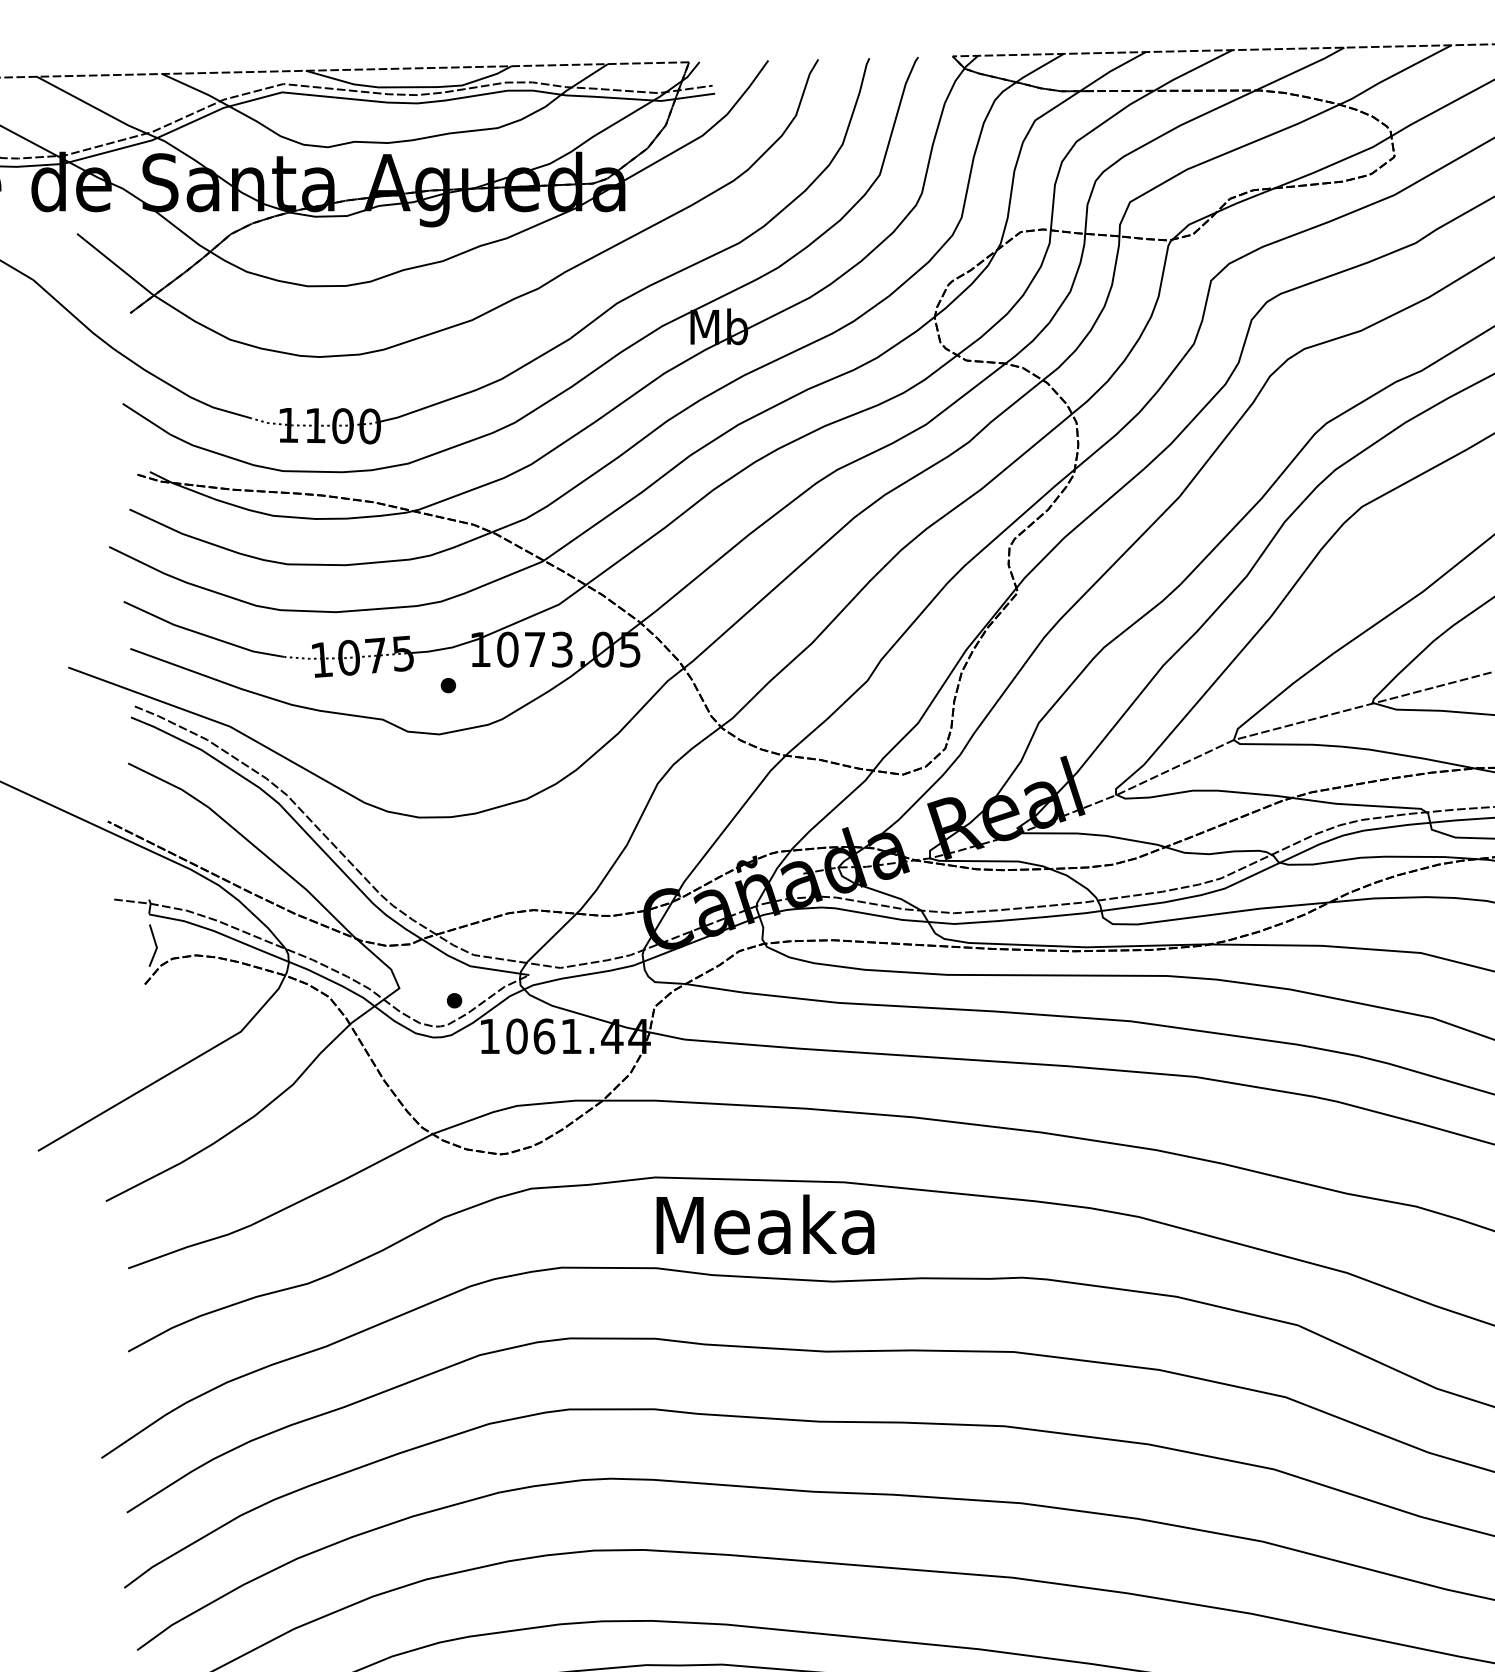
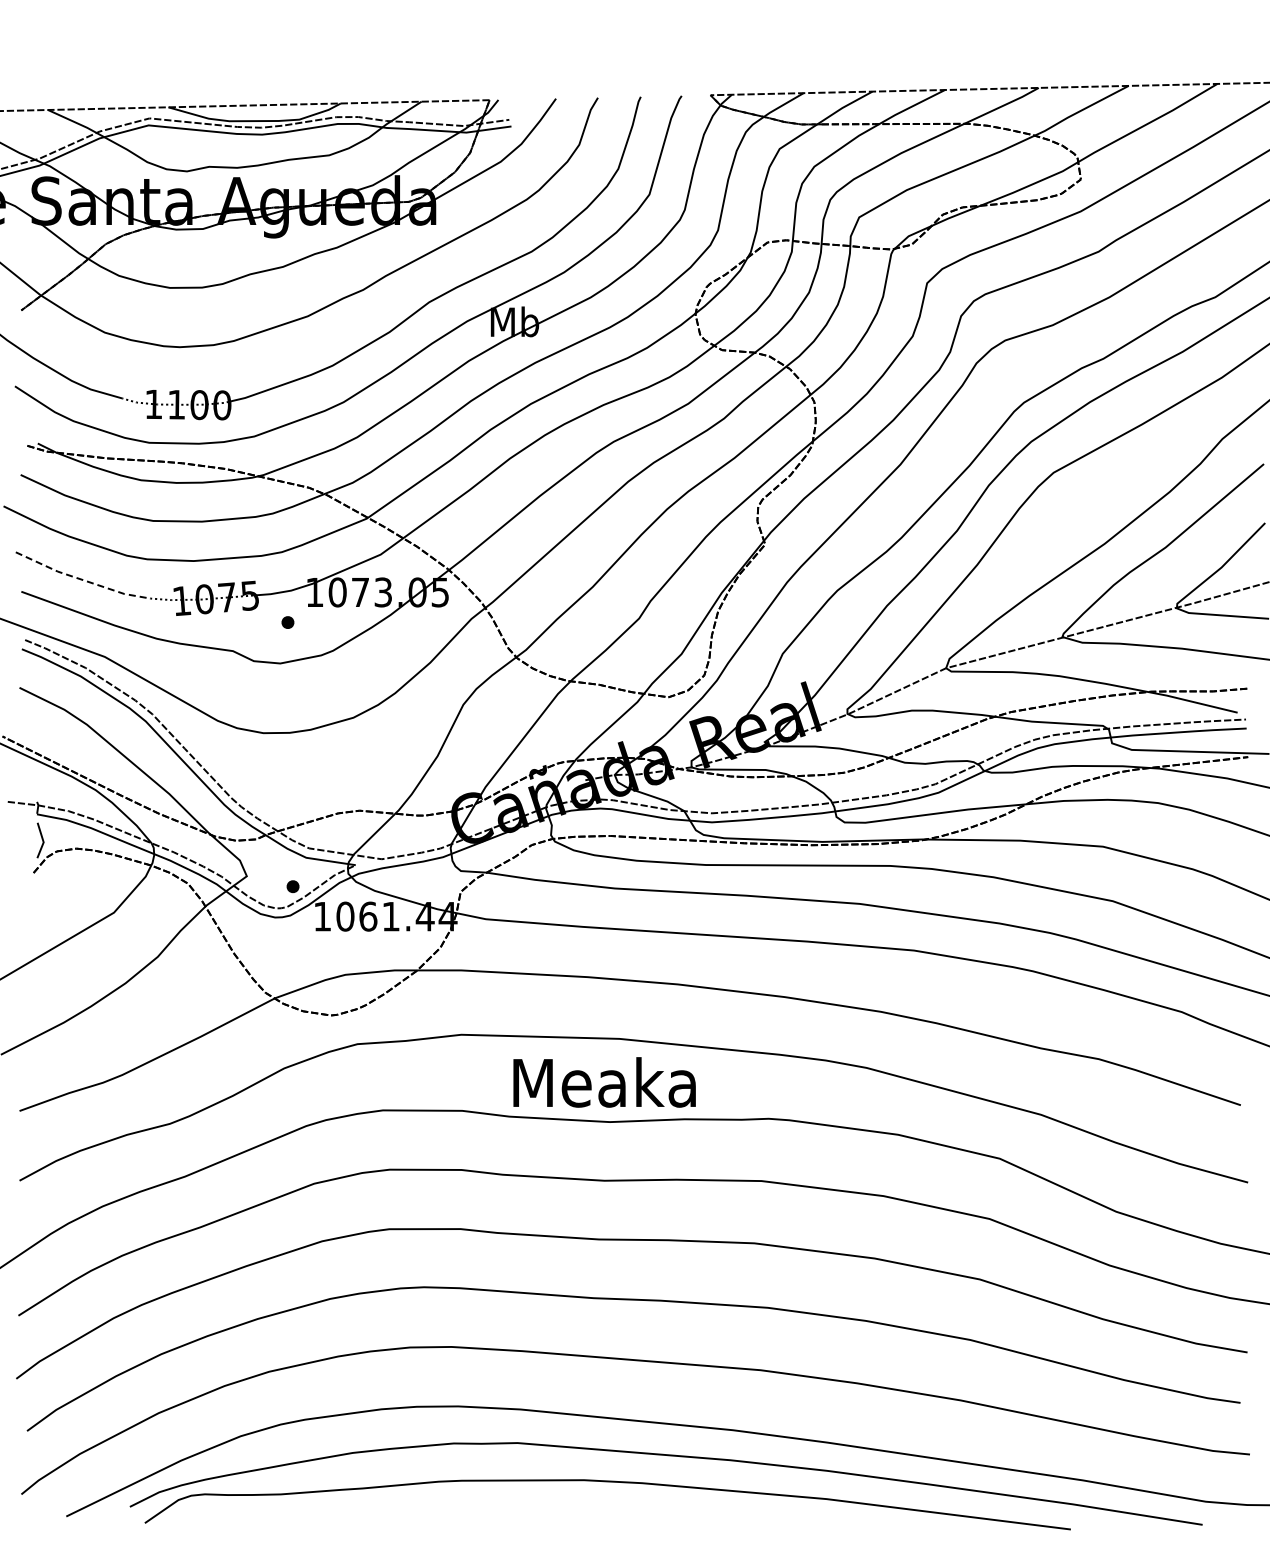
line: (202, 634) -> (81, 579), solid -> dashed
text: (765, 1224) -> (604, 1082), moved

